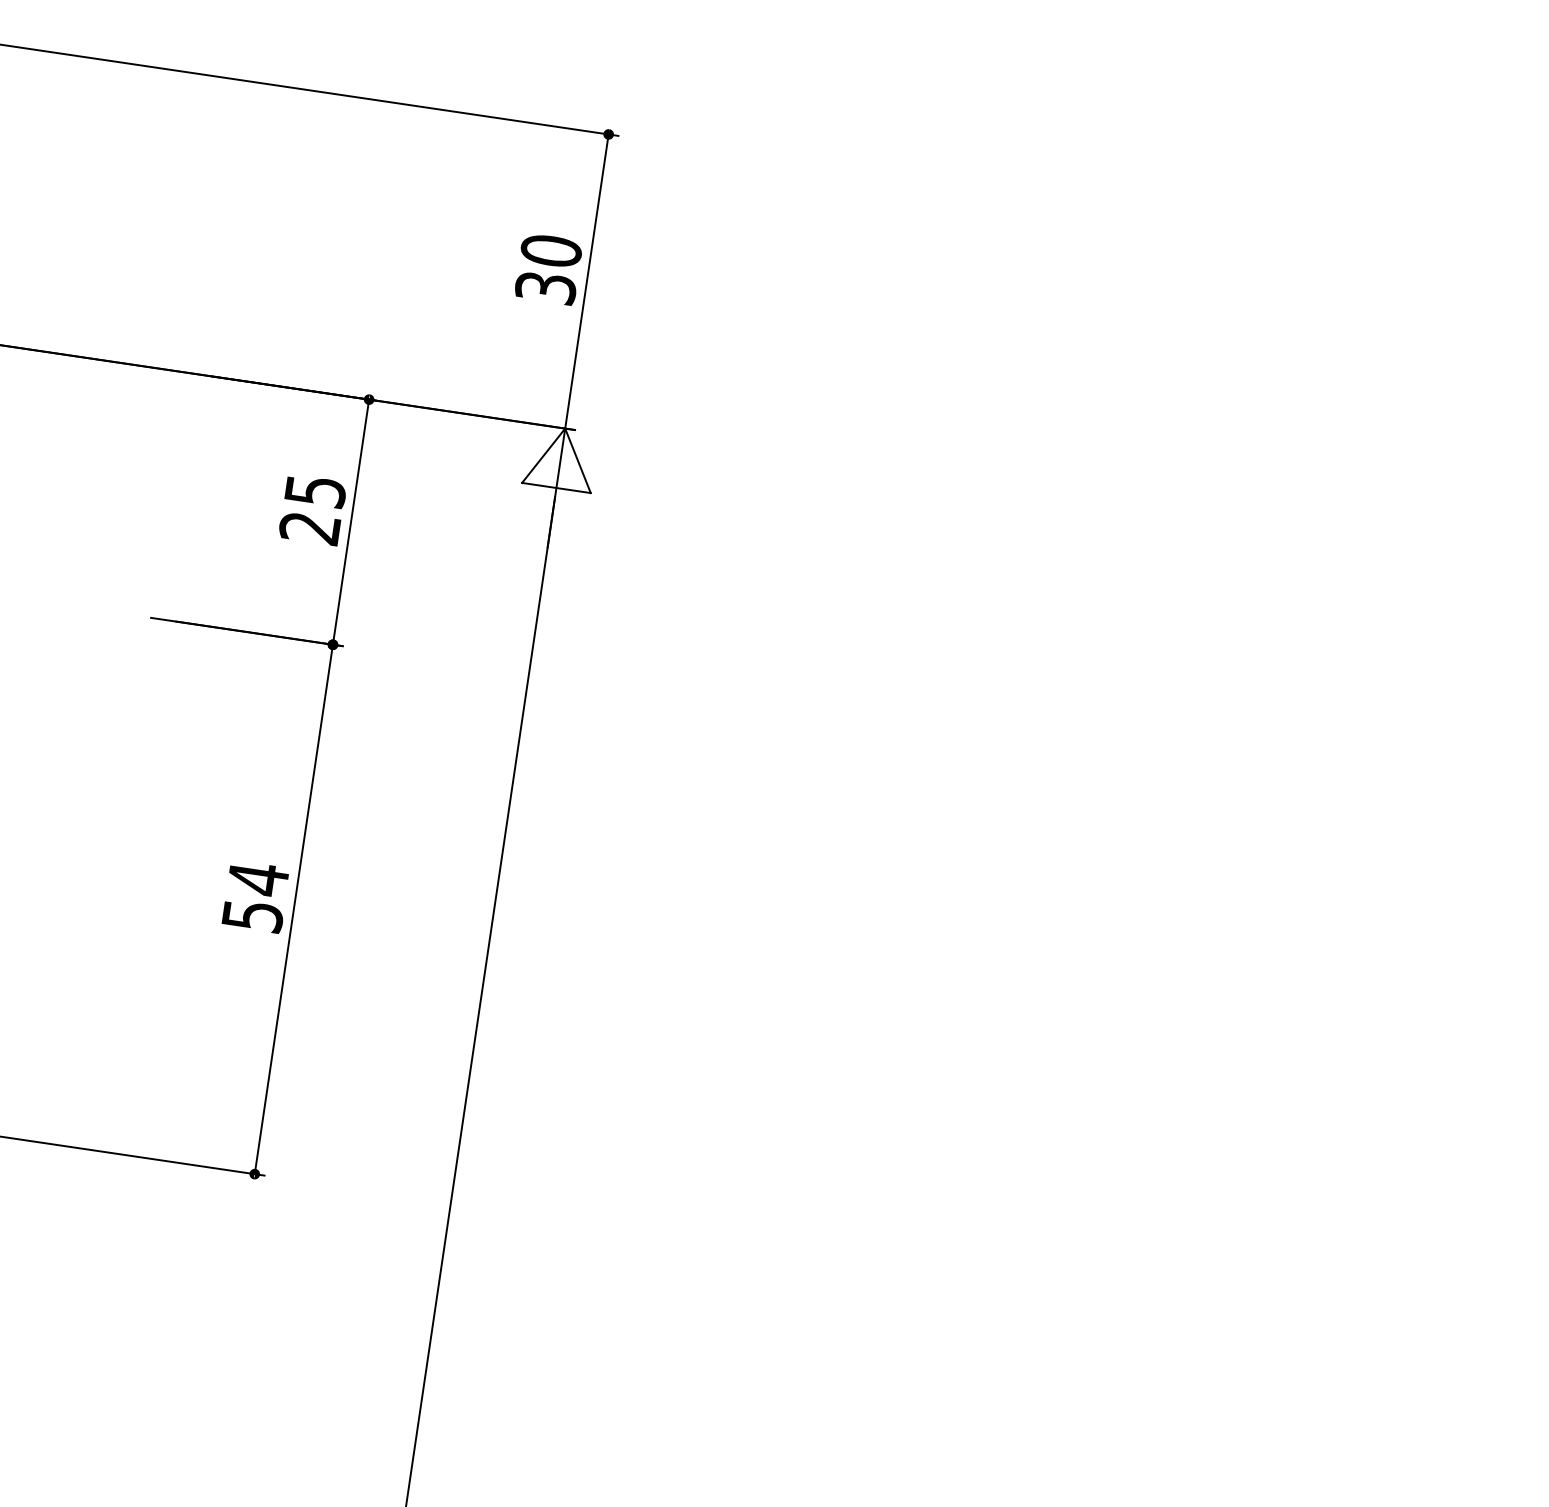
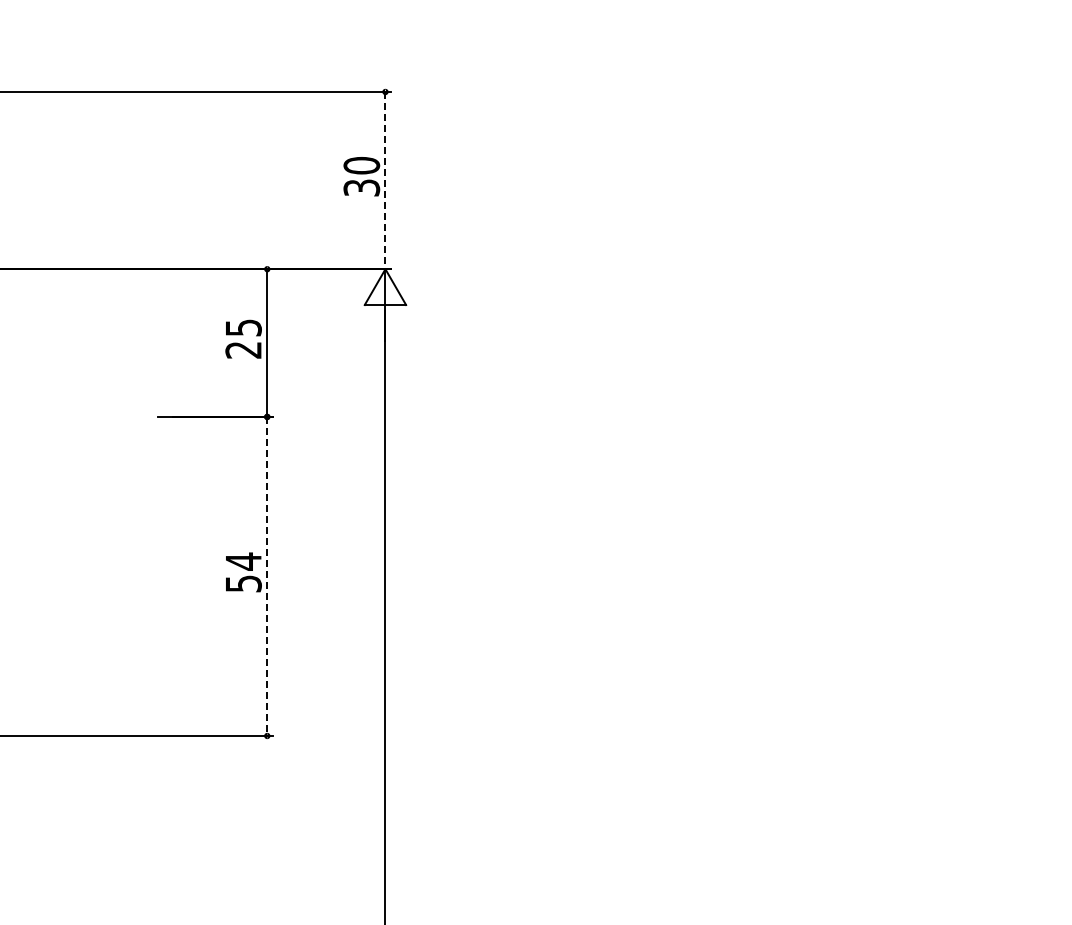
line: (587, 281) -> (385, 180), solid -> dashed
line: (294, 909) -> (267, 576), solid -> dashed

